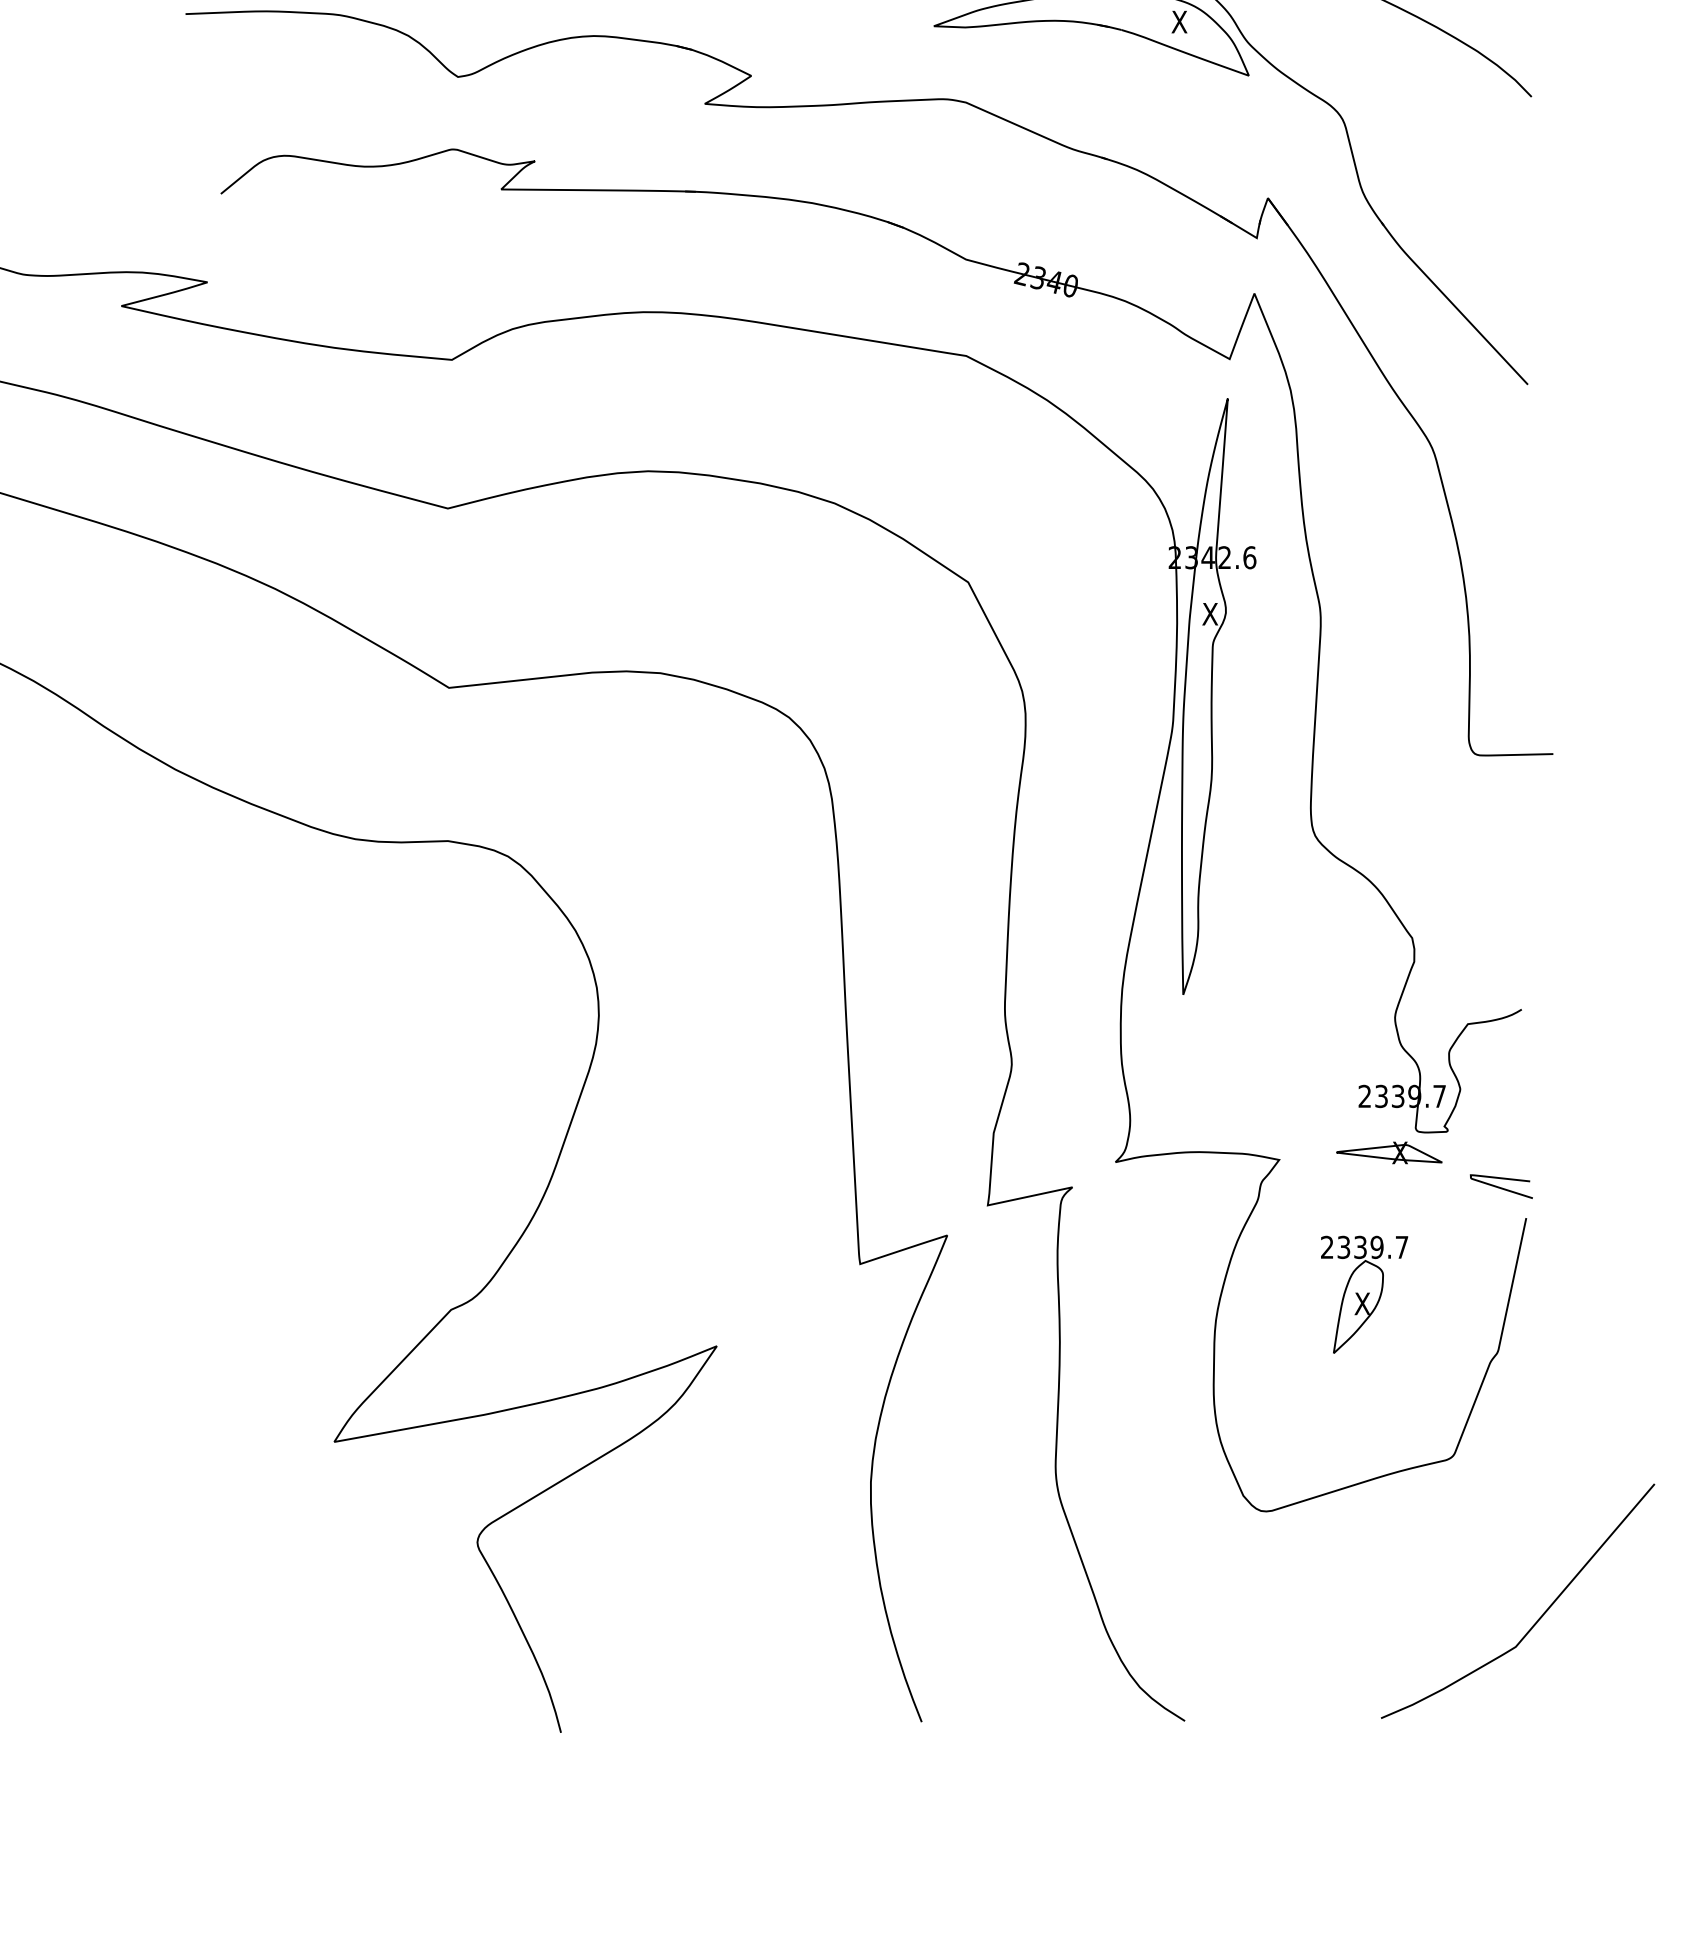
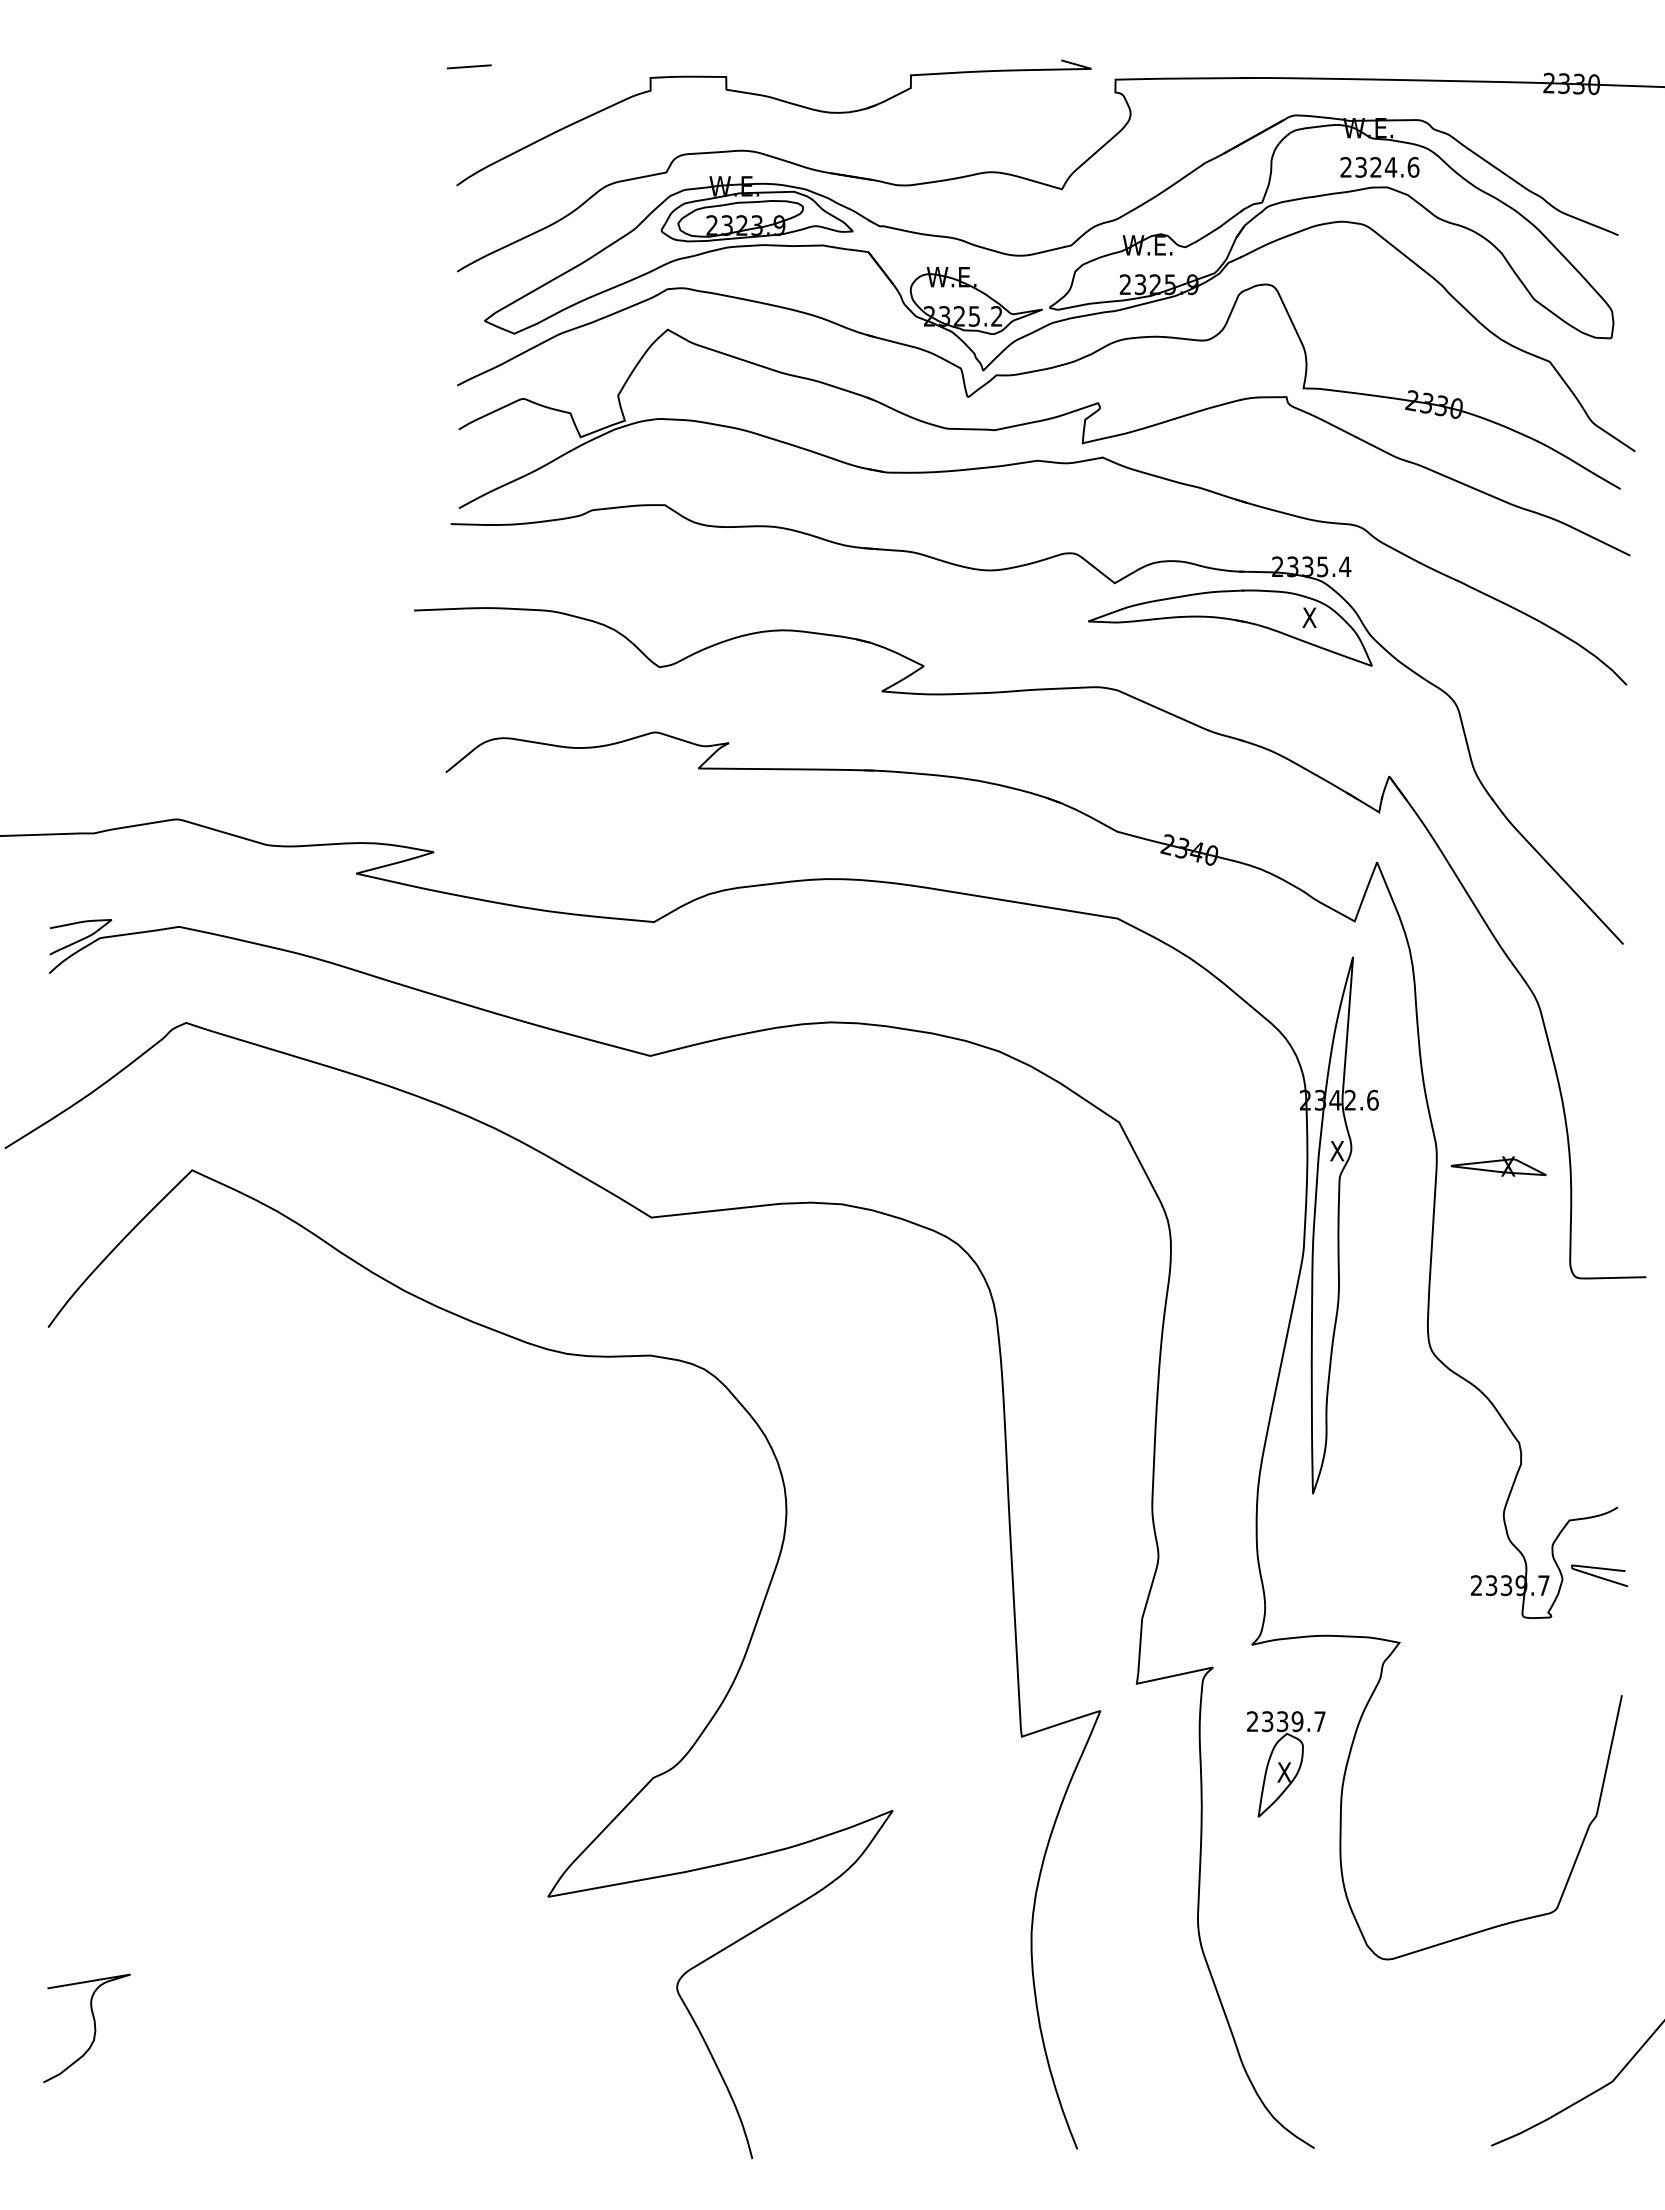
part: (1389, 1152) -> (1498, 1166), moved
curve: (1501, 1187) -> (1599, 1576), moved
part: (1364, 1294) -> (1286, 1764), moved

